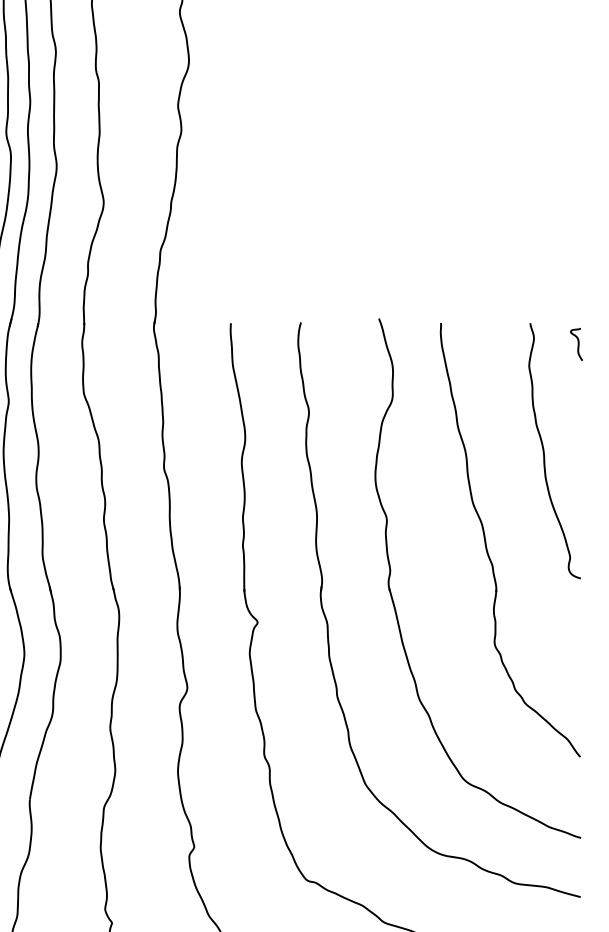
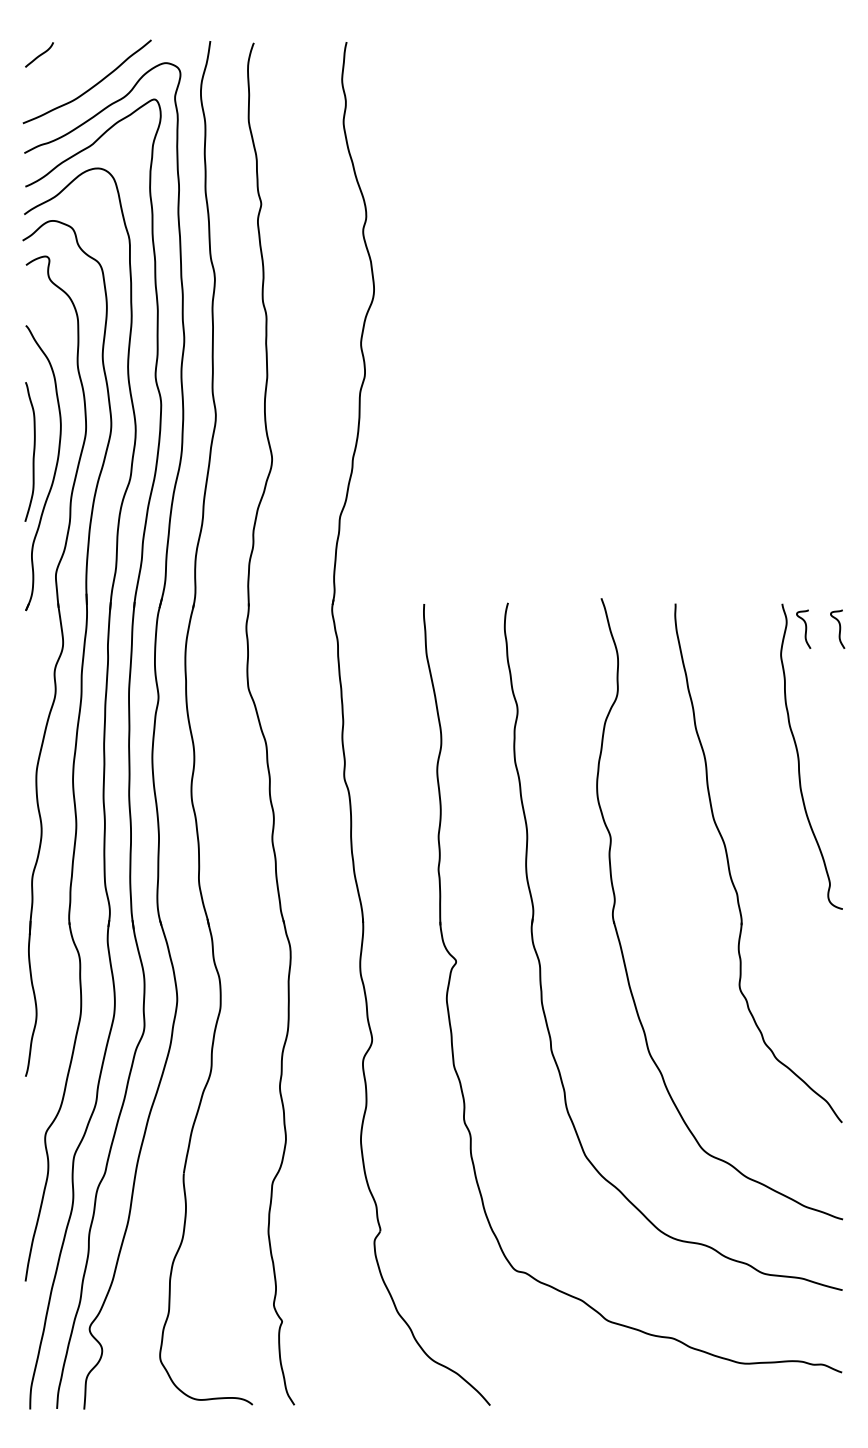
curve: (549, 343) -> (805, 628), added

